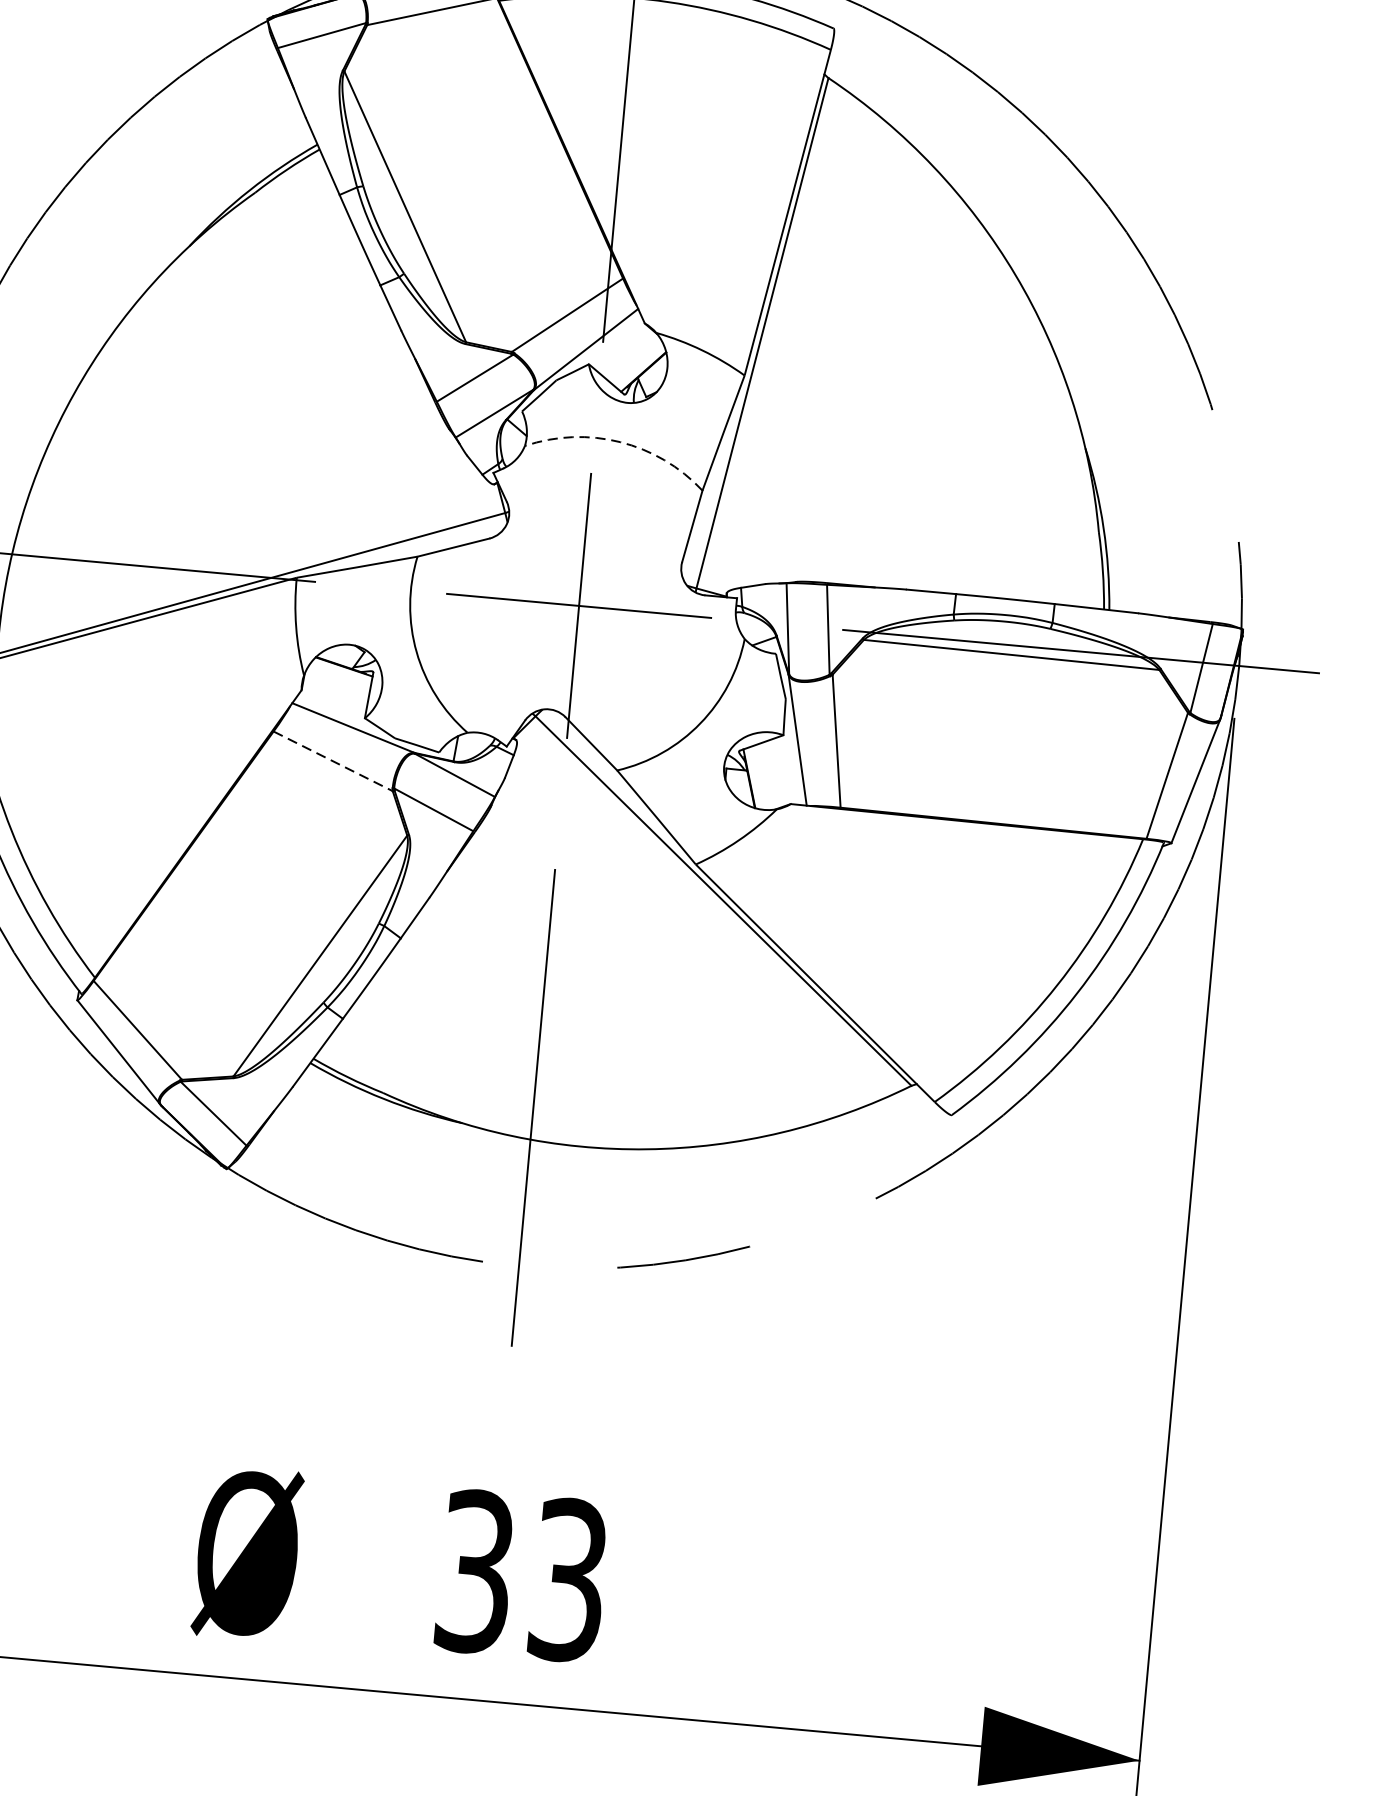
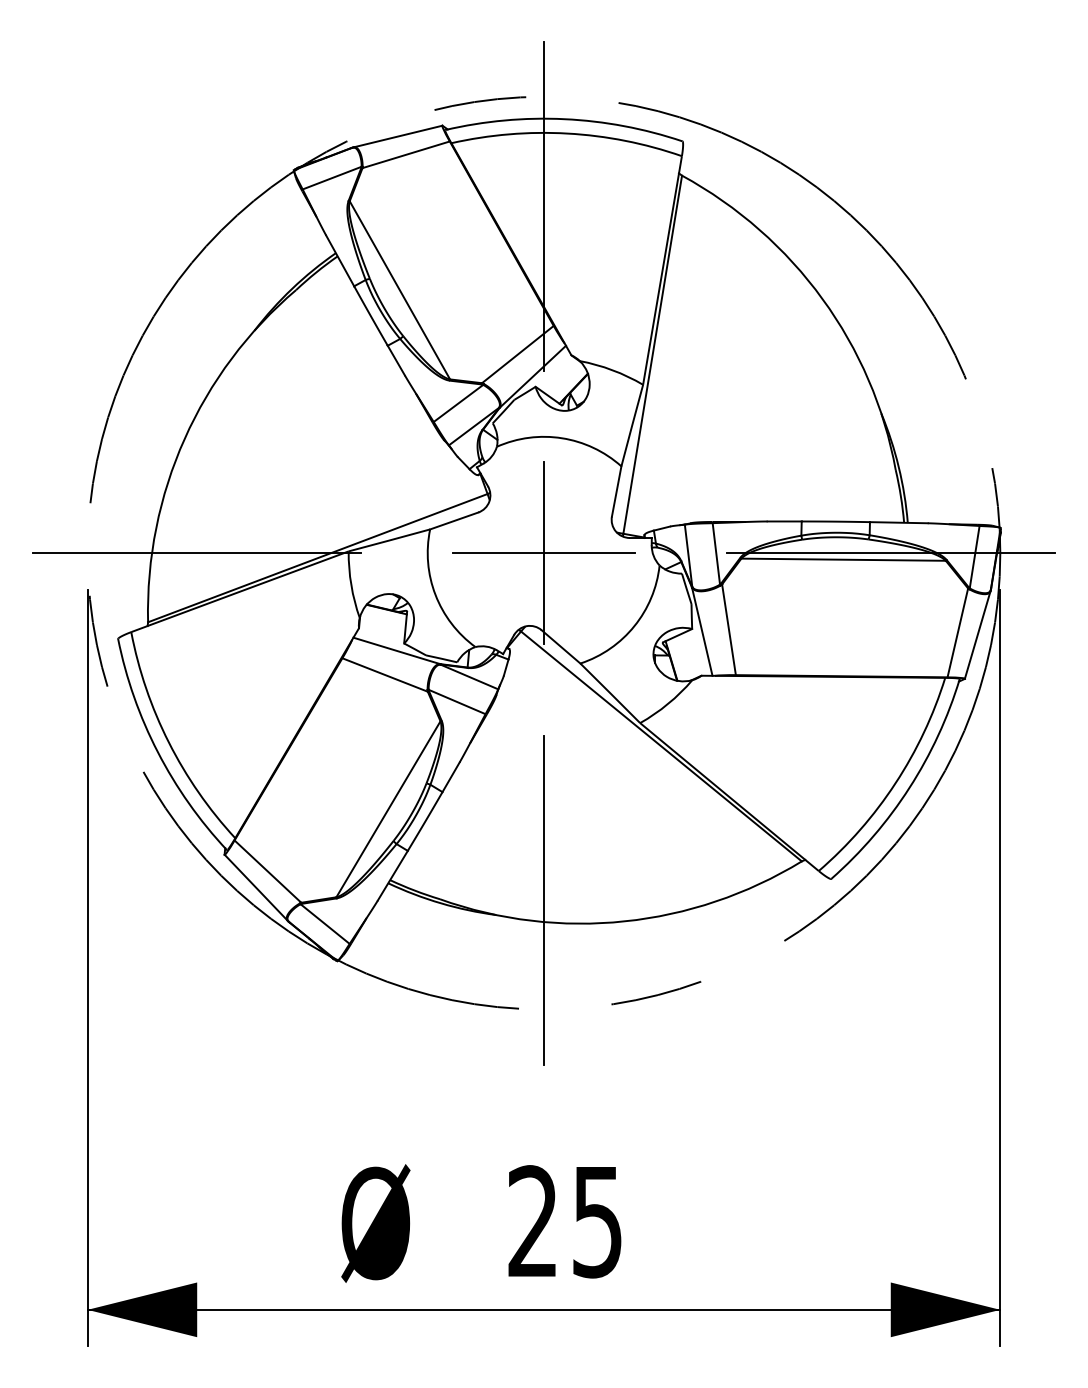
arc: (620, 442) -> (562, 438), dashed -> solid
line: (333, 762) -> (385, 675), dashed -> solid
text: (520, 1575) -> (564, 1221), 33 -> 25

